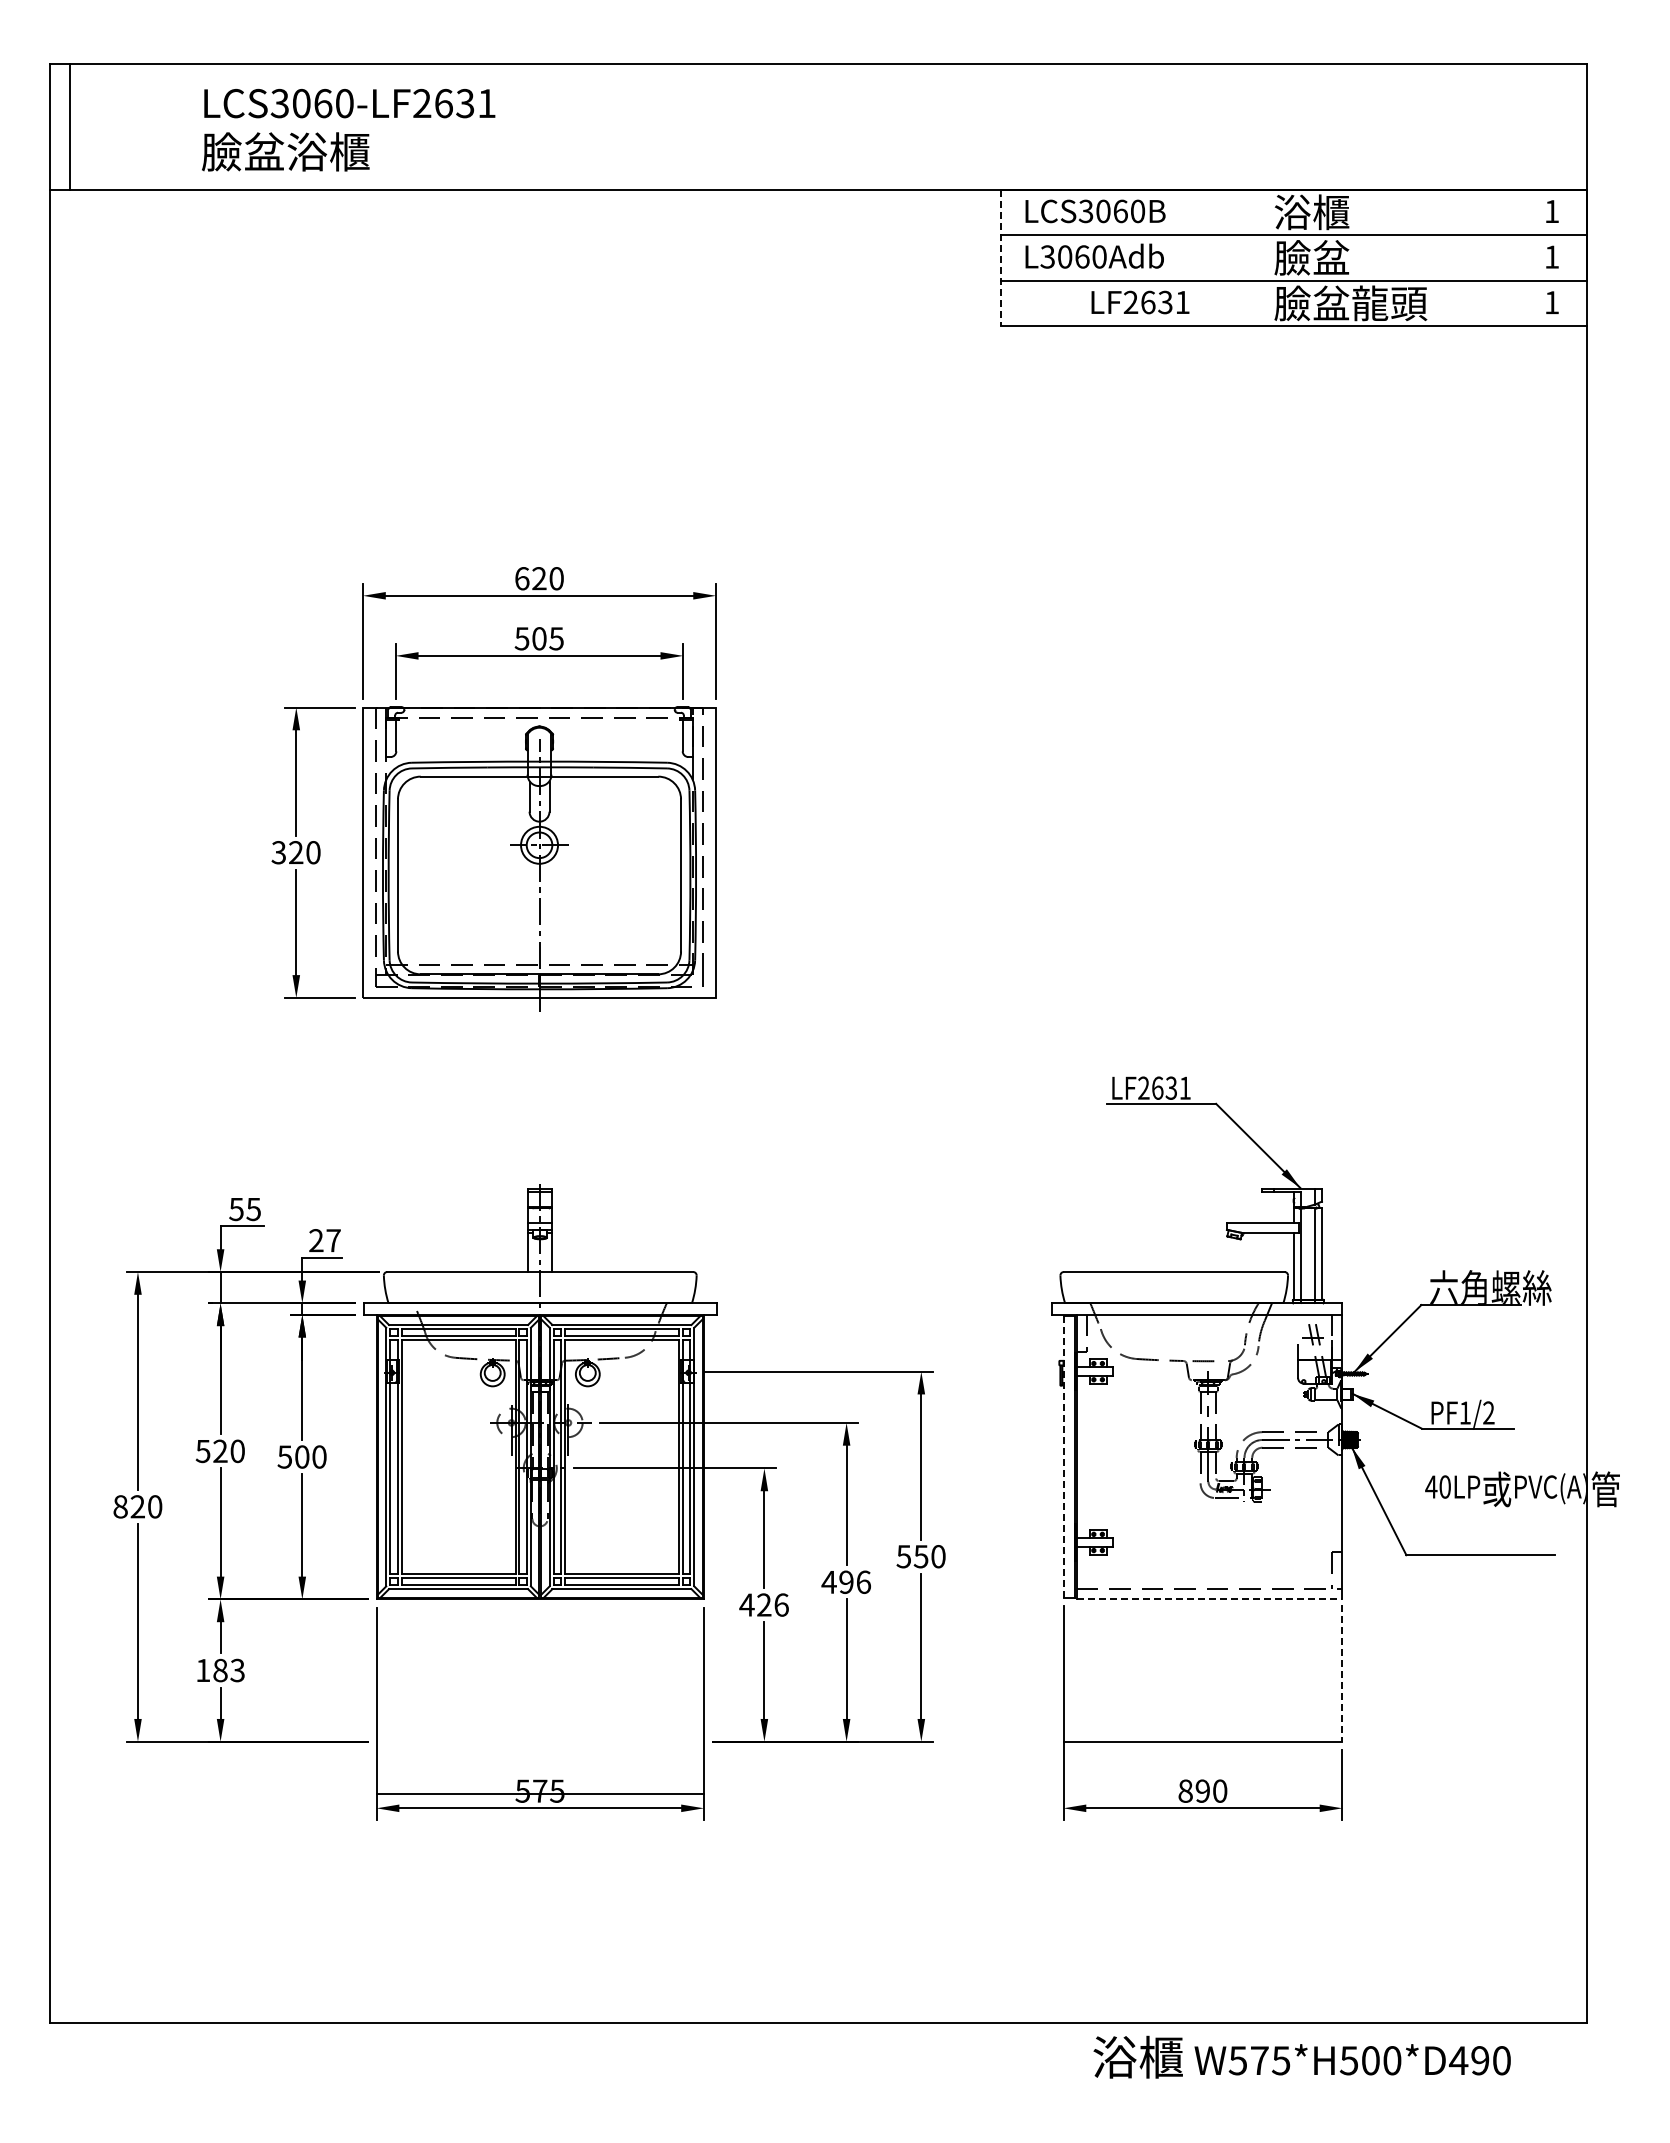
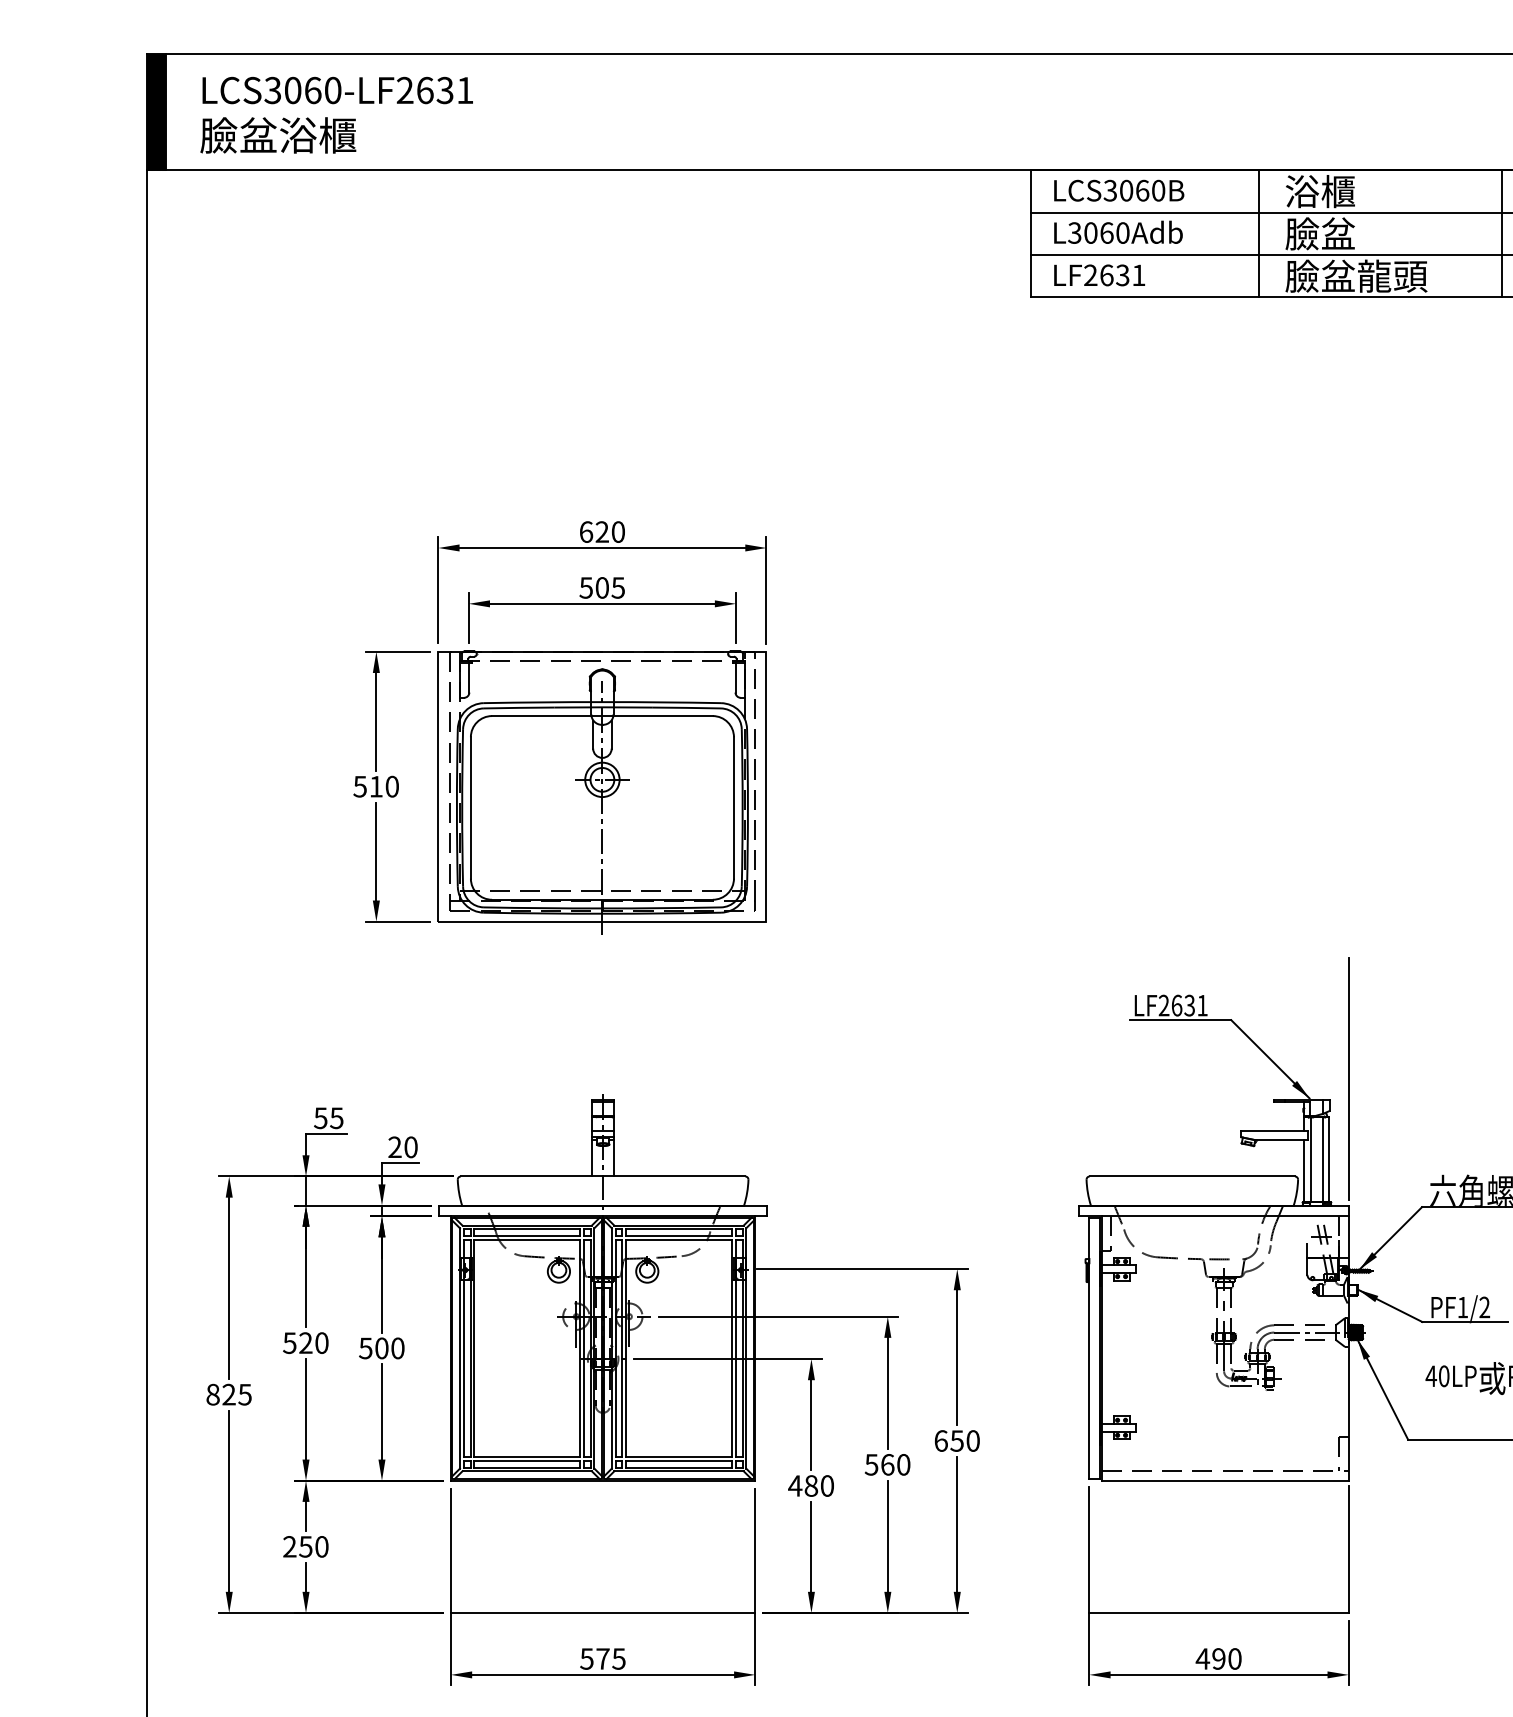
hatch: (59, 126) -> (156, 111), added
text: (348, 130) -> (336, 115), moved
line: (1245, 257) -> (1258, 233), added
line: (1507, 257) -> (1502, 233), added
line: (1000, 258) -> (1030, 234), dashed -> solid
text: (1140, 302) -> (1099, 275), moved
text: (287, 852) -> (368, 786), 320 -> 510
line: (1342, 1167) -> (1348, 1079), added
text: (333, 1240) -> (410, 1147), 27 -> 20
line: (1063, 1457) -> (1089, 1348), dashed -> solid
text: (154, 1506) -> (244, 1394), 820 -> 825
text: (903, 1556) -> (940, 1440), 550 -> 650
text: (846, 1582) -> (887, 1465), 496 -> 560
line: (1209, 1599) -> (1225, 1480), dashed -> solid
text: (772, 1604) -> (818, 1485), 426 -> 480
text: (220, 1670) -> (305, 1546), 183 -> 250
line: (1342, 1673) -> (1348, 1549), dashed -> solid
text: (1185, 1790) -> (1202, 1658), 890 -> 490
line: (539, 1793) -> (602, 1612), moved

